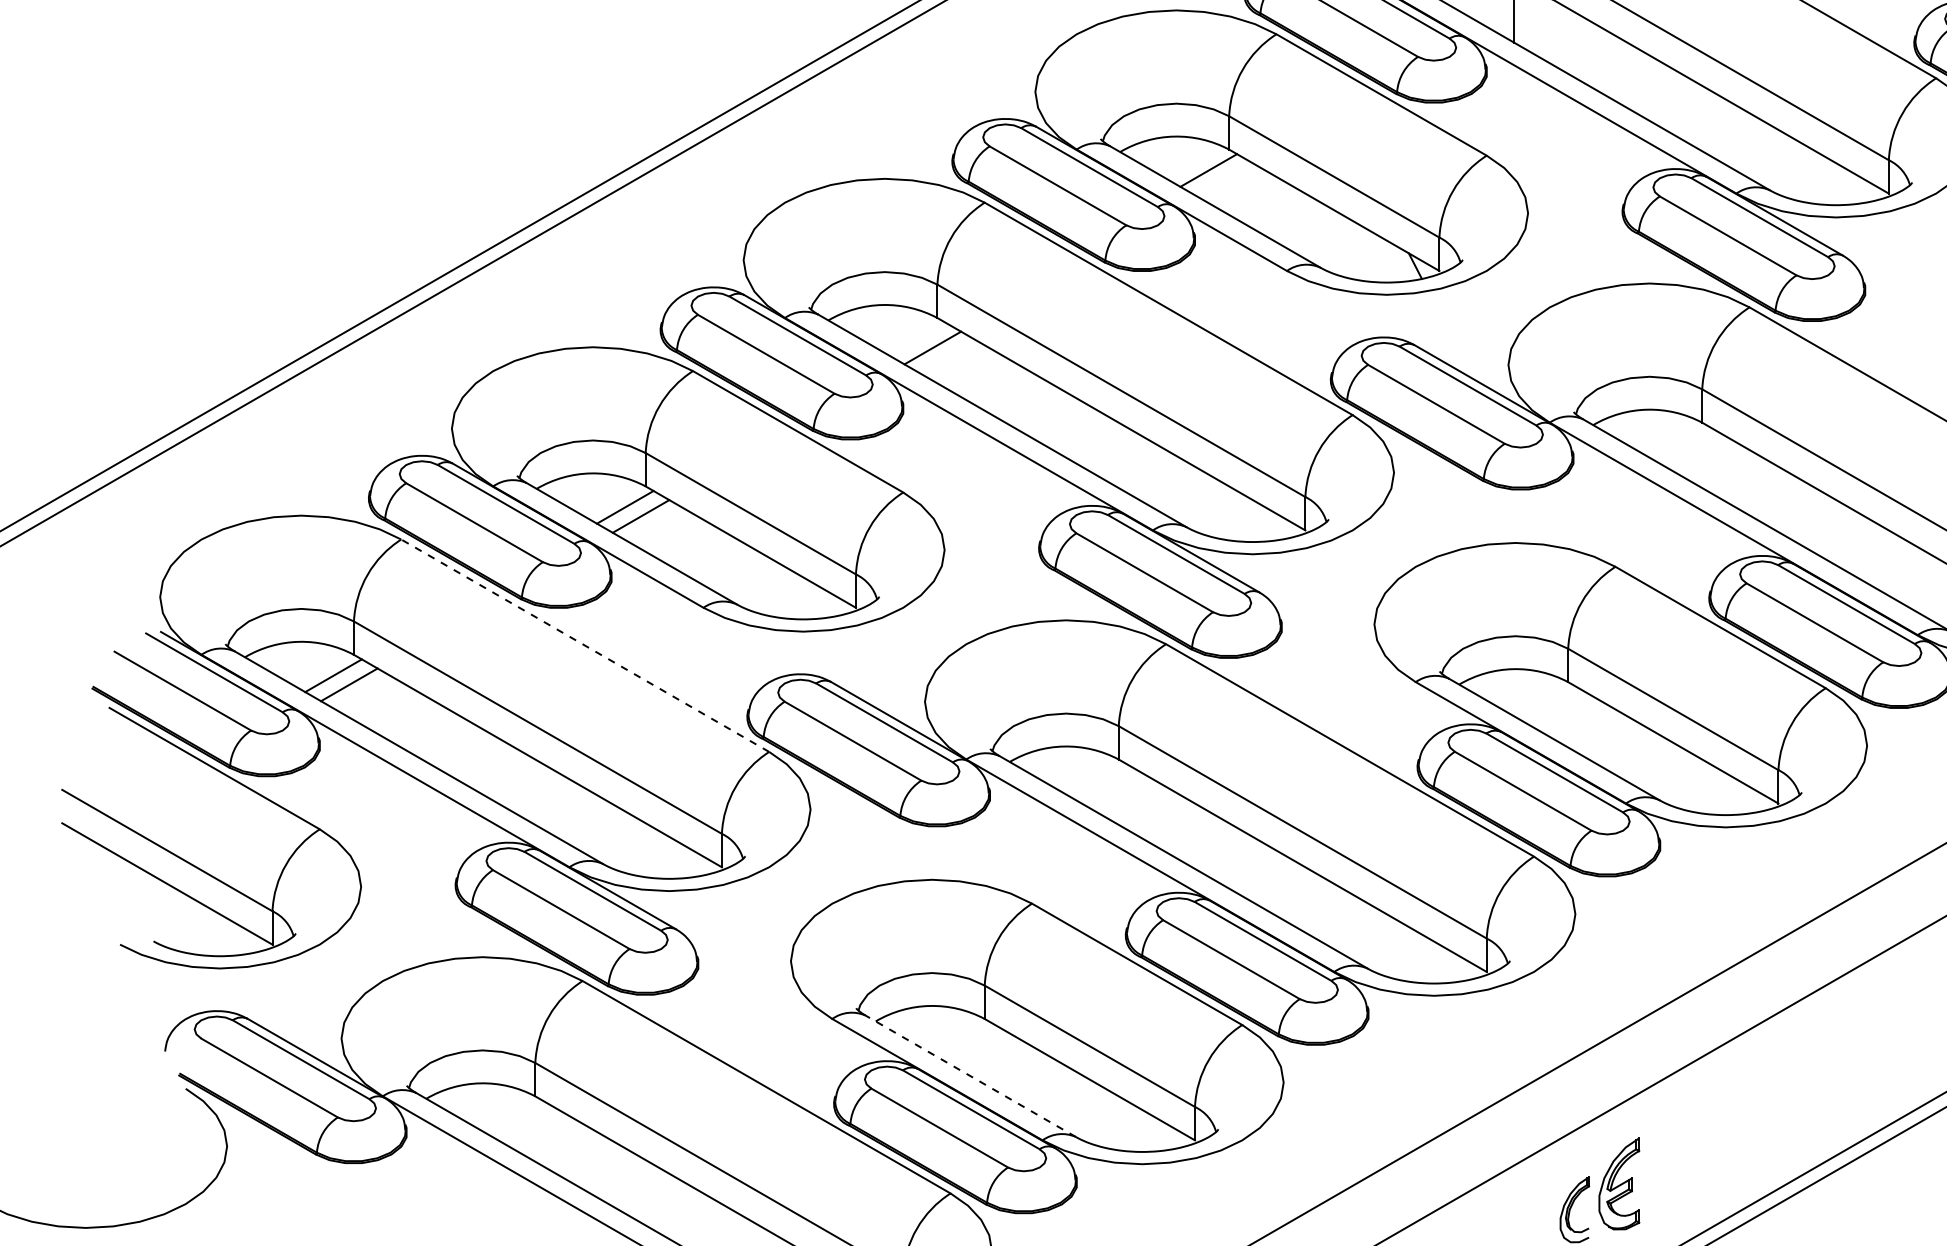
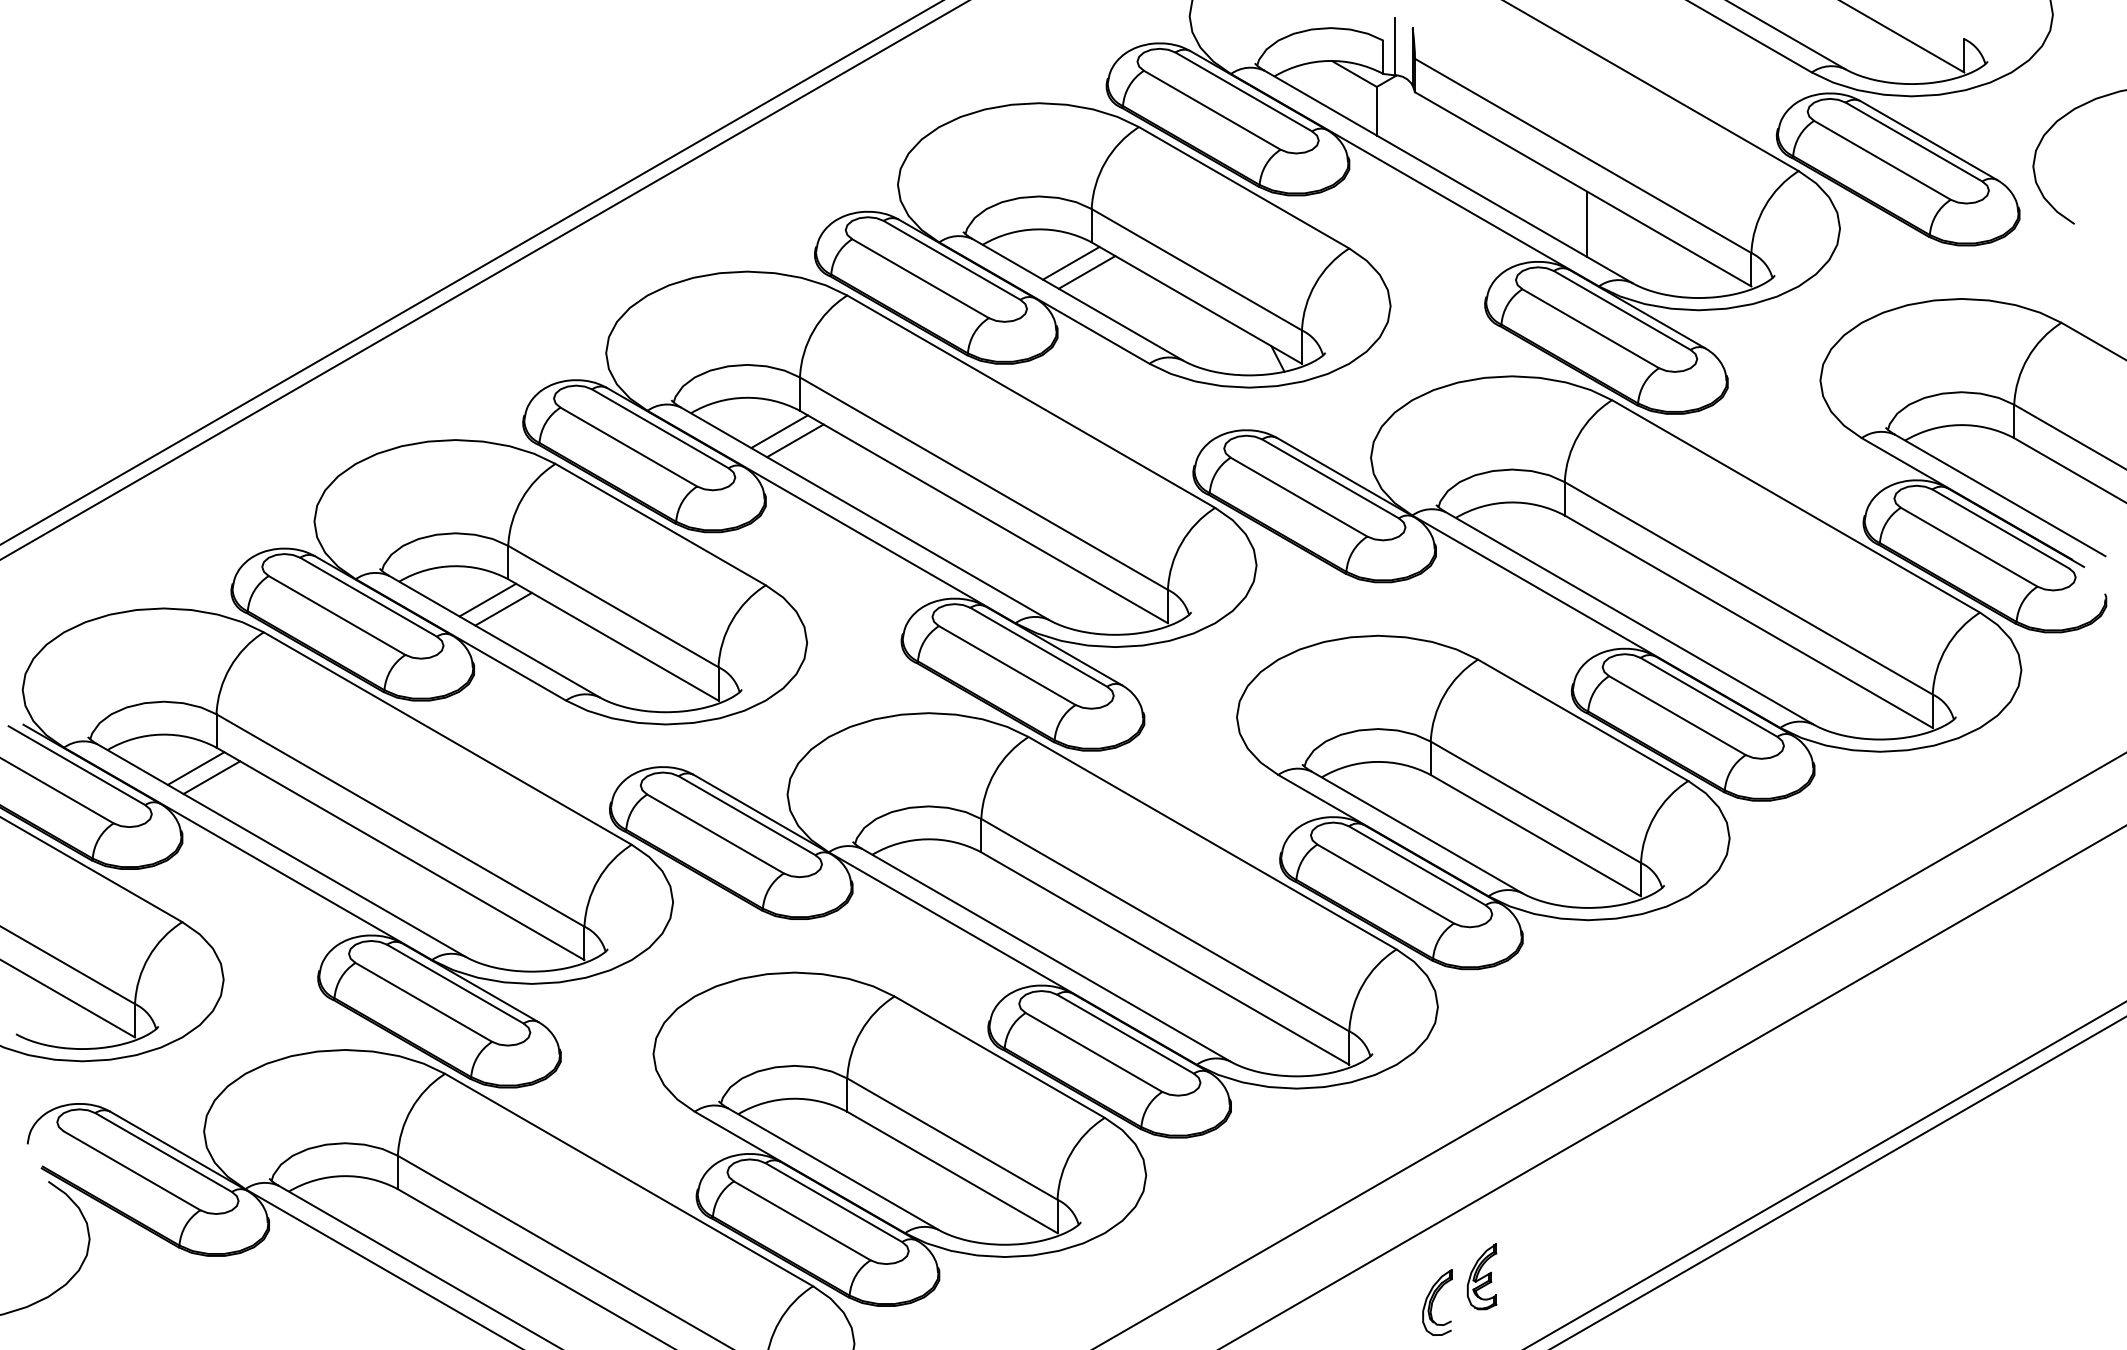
line: (1724, 130) -> (1587, 223), added
line: (1223, 179) -> (1086, 272), added
line: (916, 338) -> (779, 431), added
line: (584, 645) -> (447, 738), dashed -> solid
line: (970, 1075) -> (833, 1168), dashed -> solid
part: (1619, 1183) -> (1482, 1276), size x0.71

